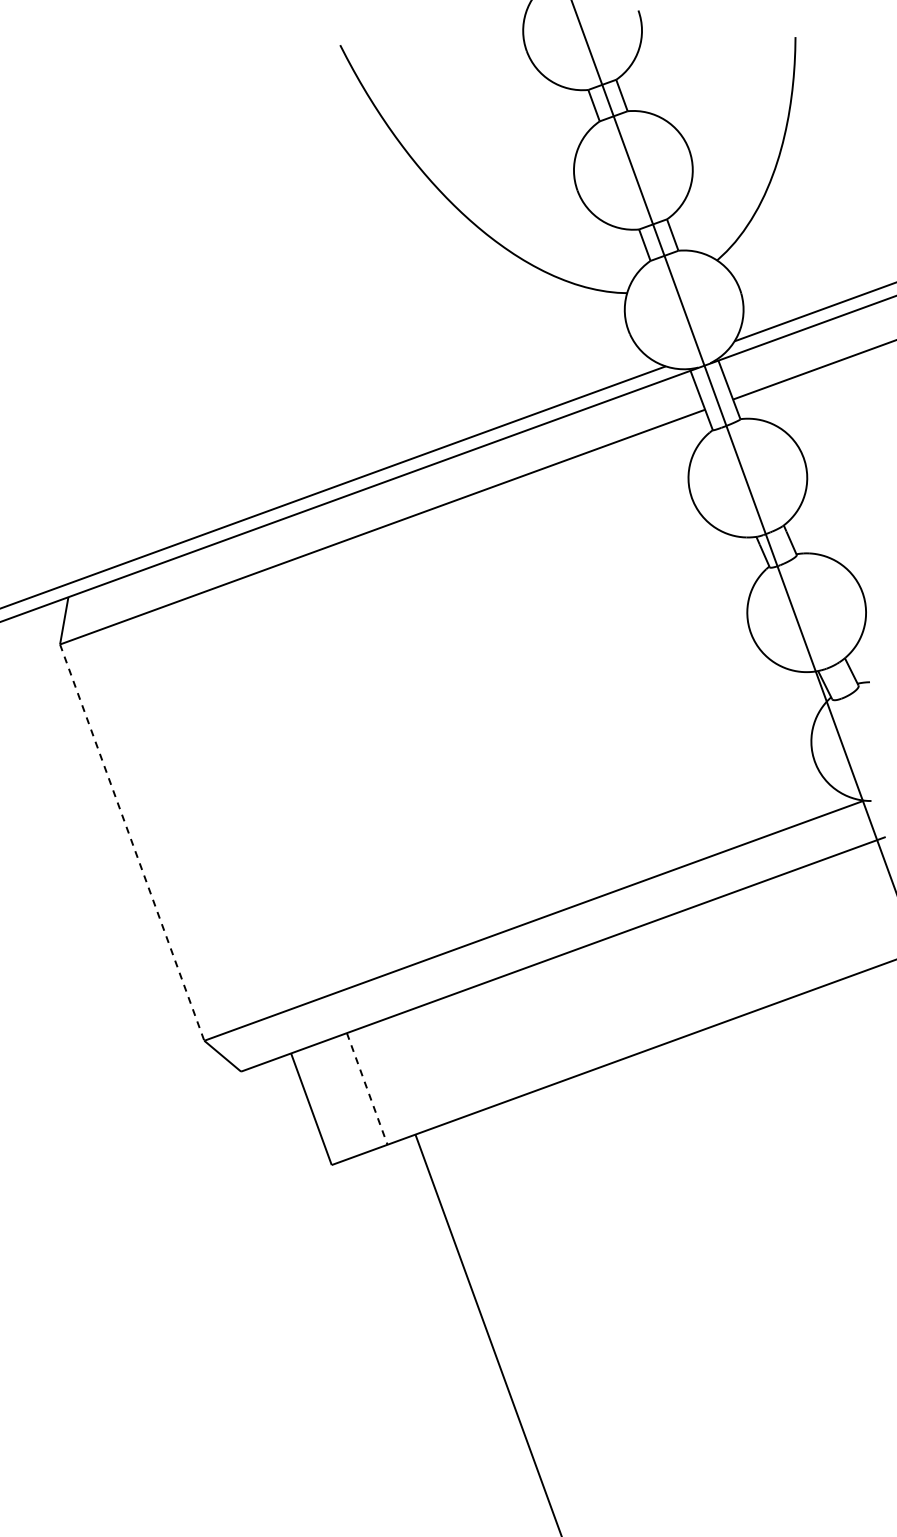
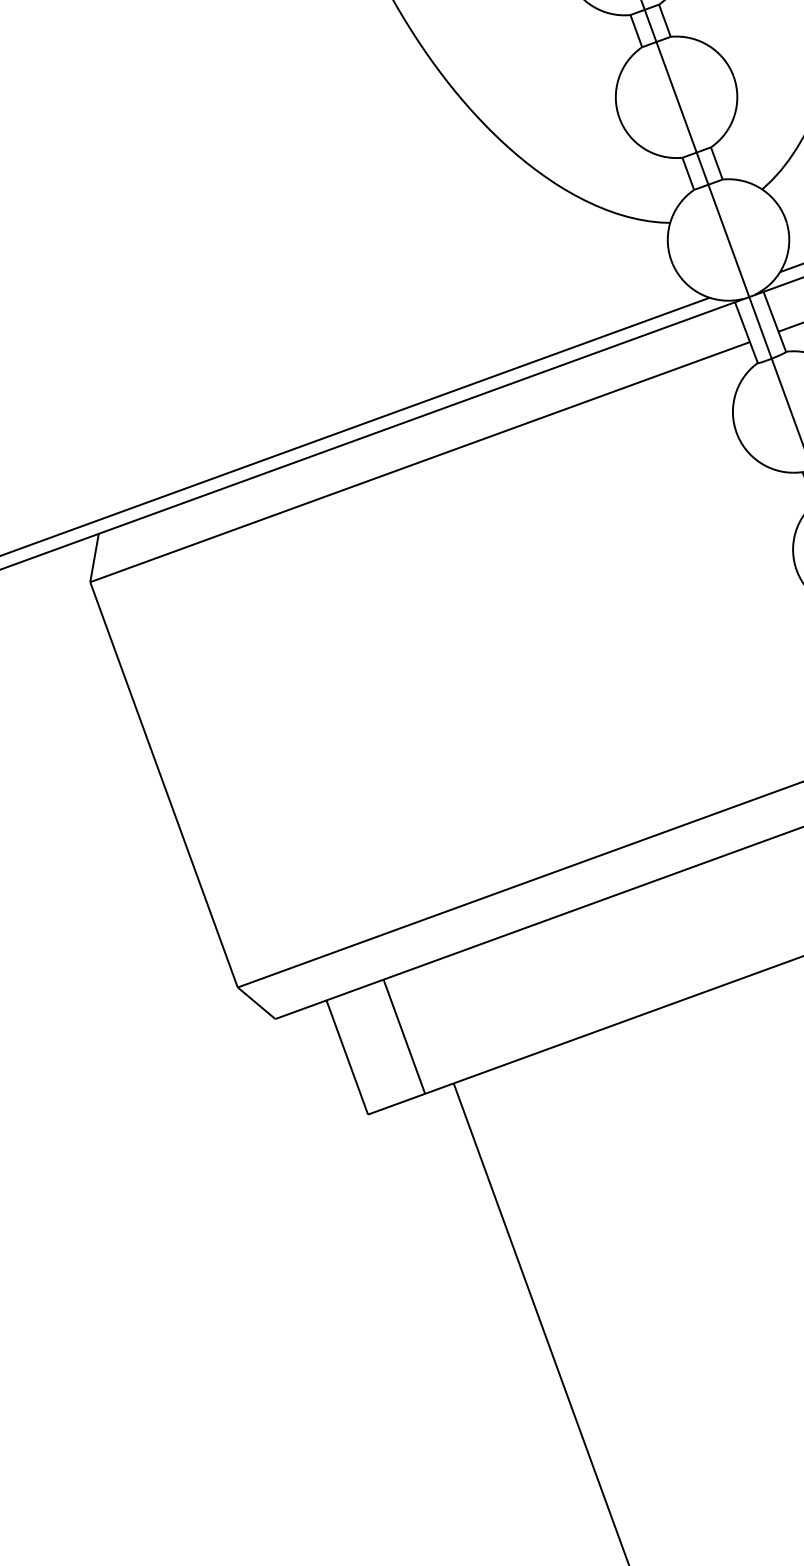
line: (132, 842) -> (164, 784), dashed -> solid
line: (367, 1089) -> (404, 1037), dashed -> solid

